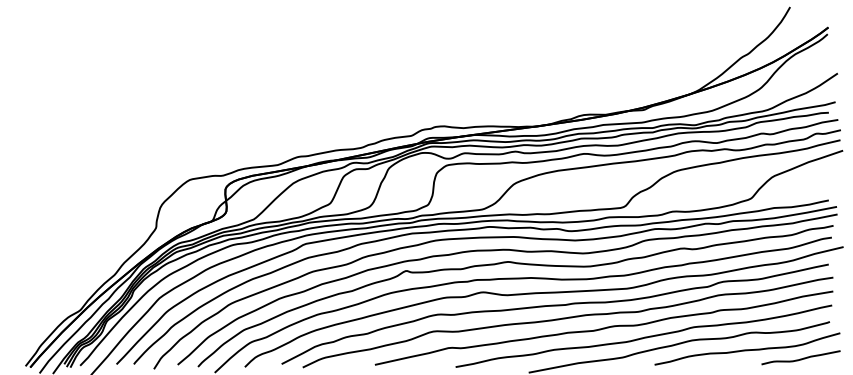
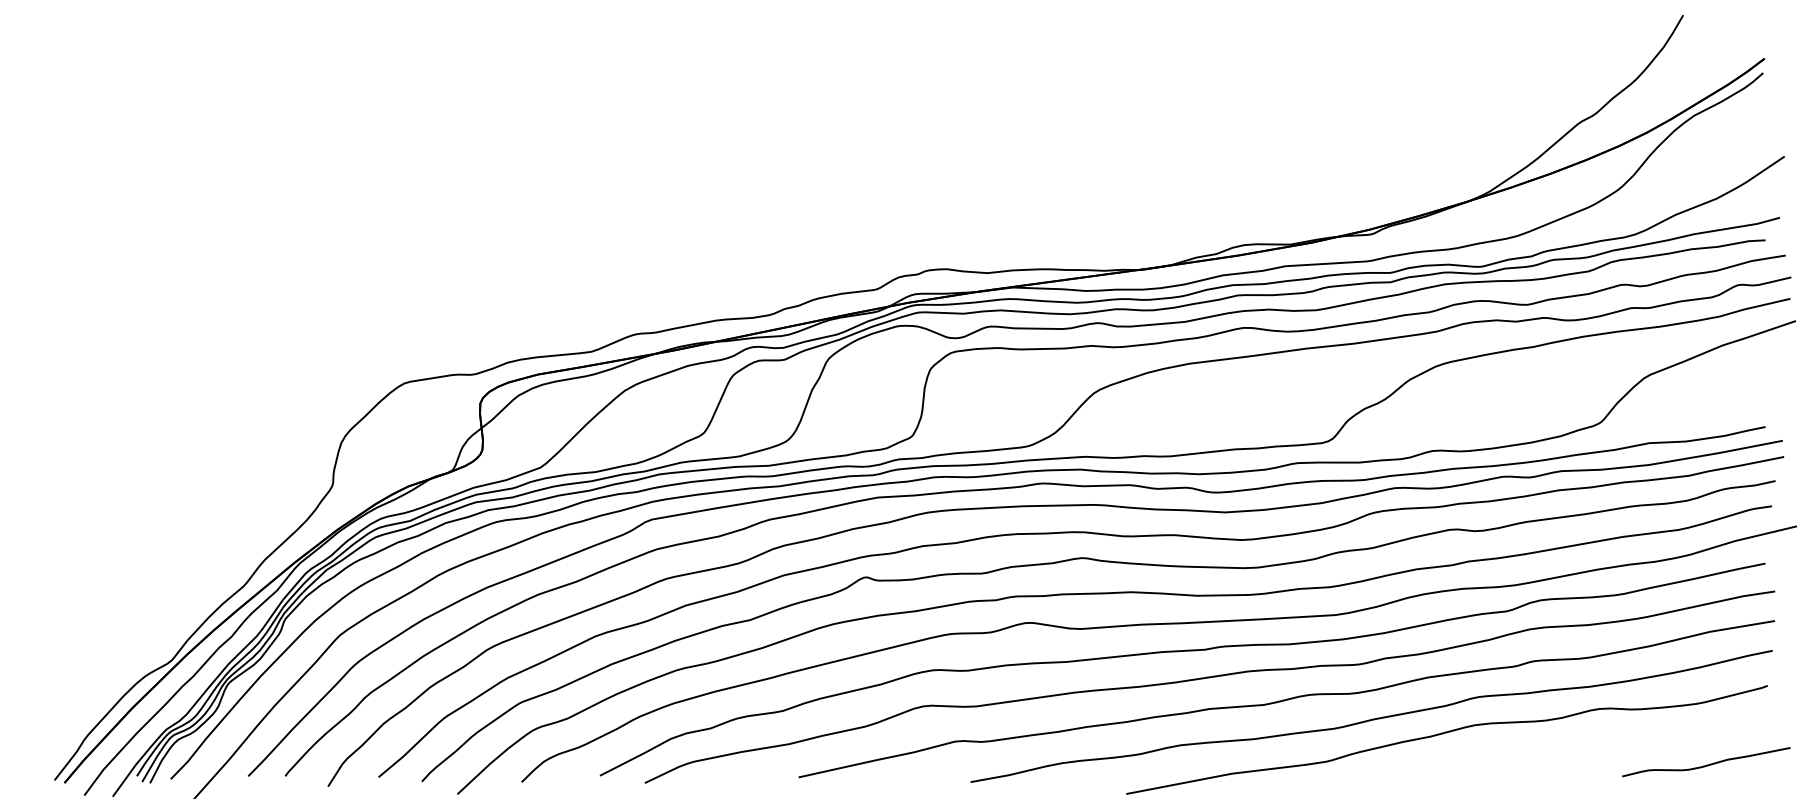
curve: (747, 349) -> (1592, 744), removed

